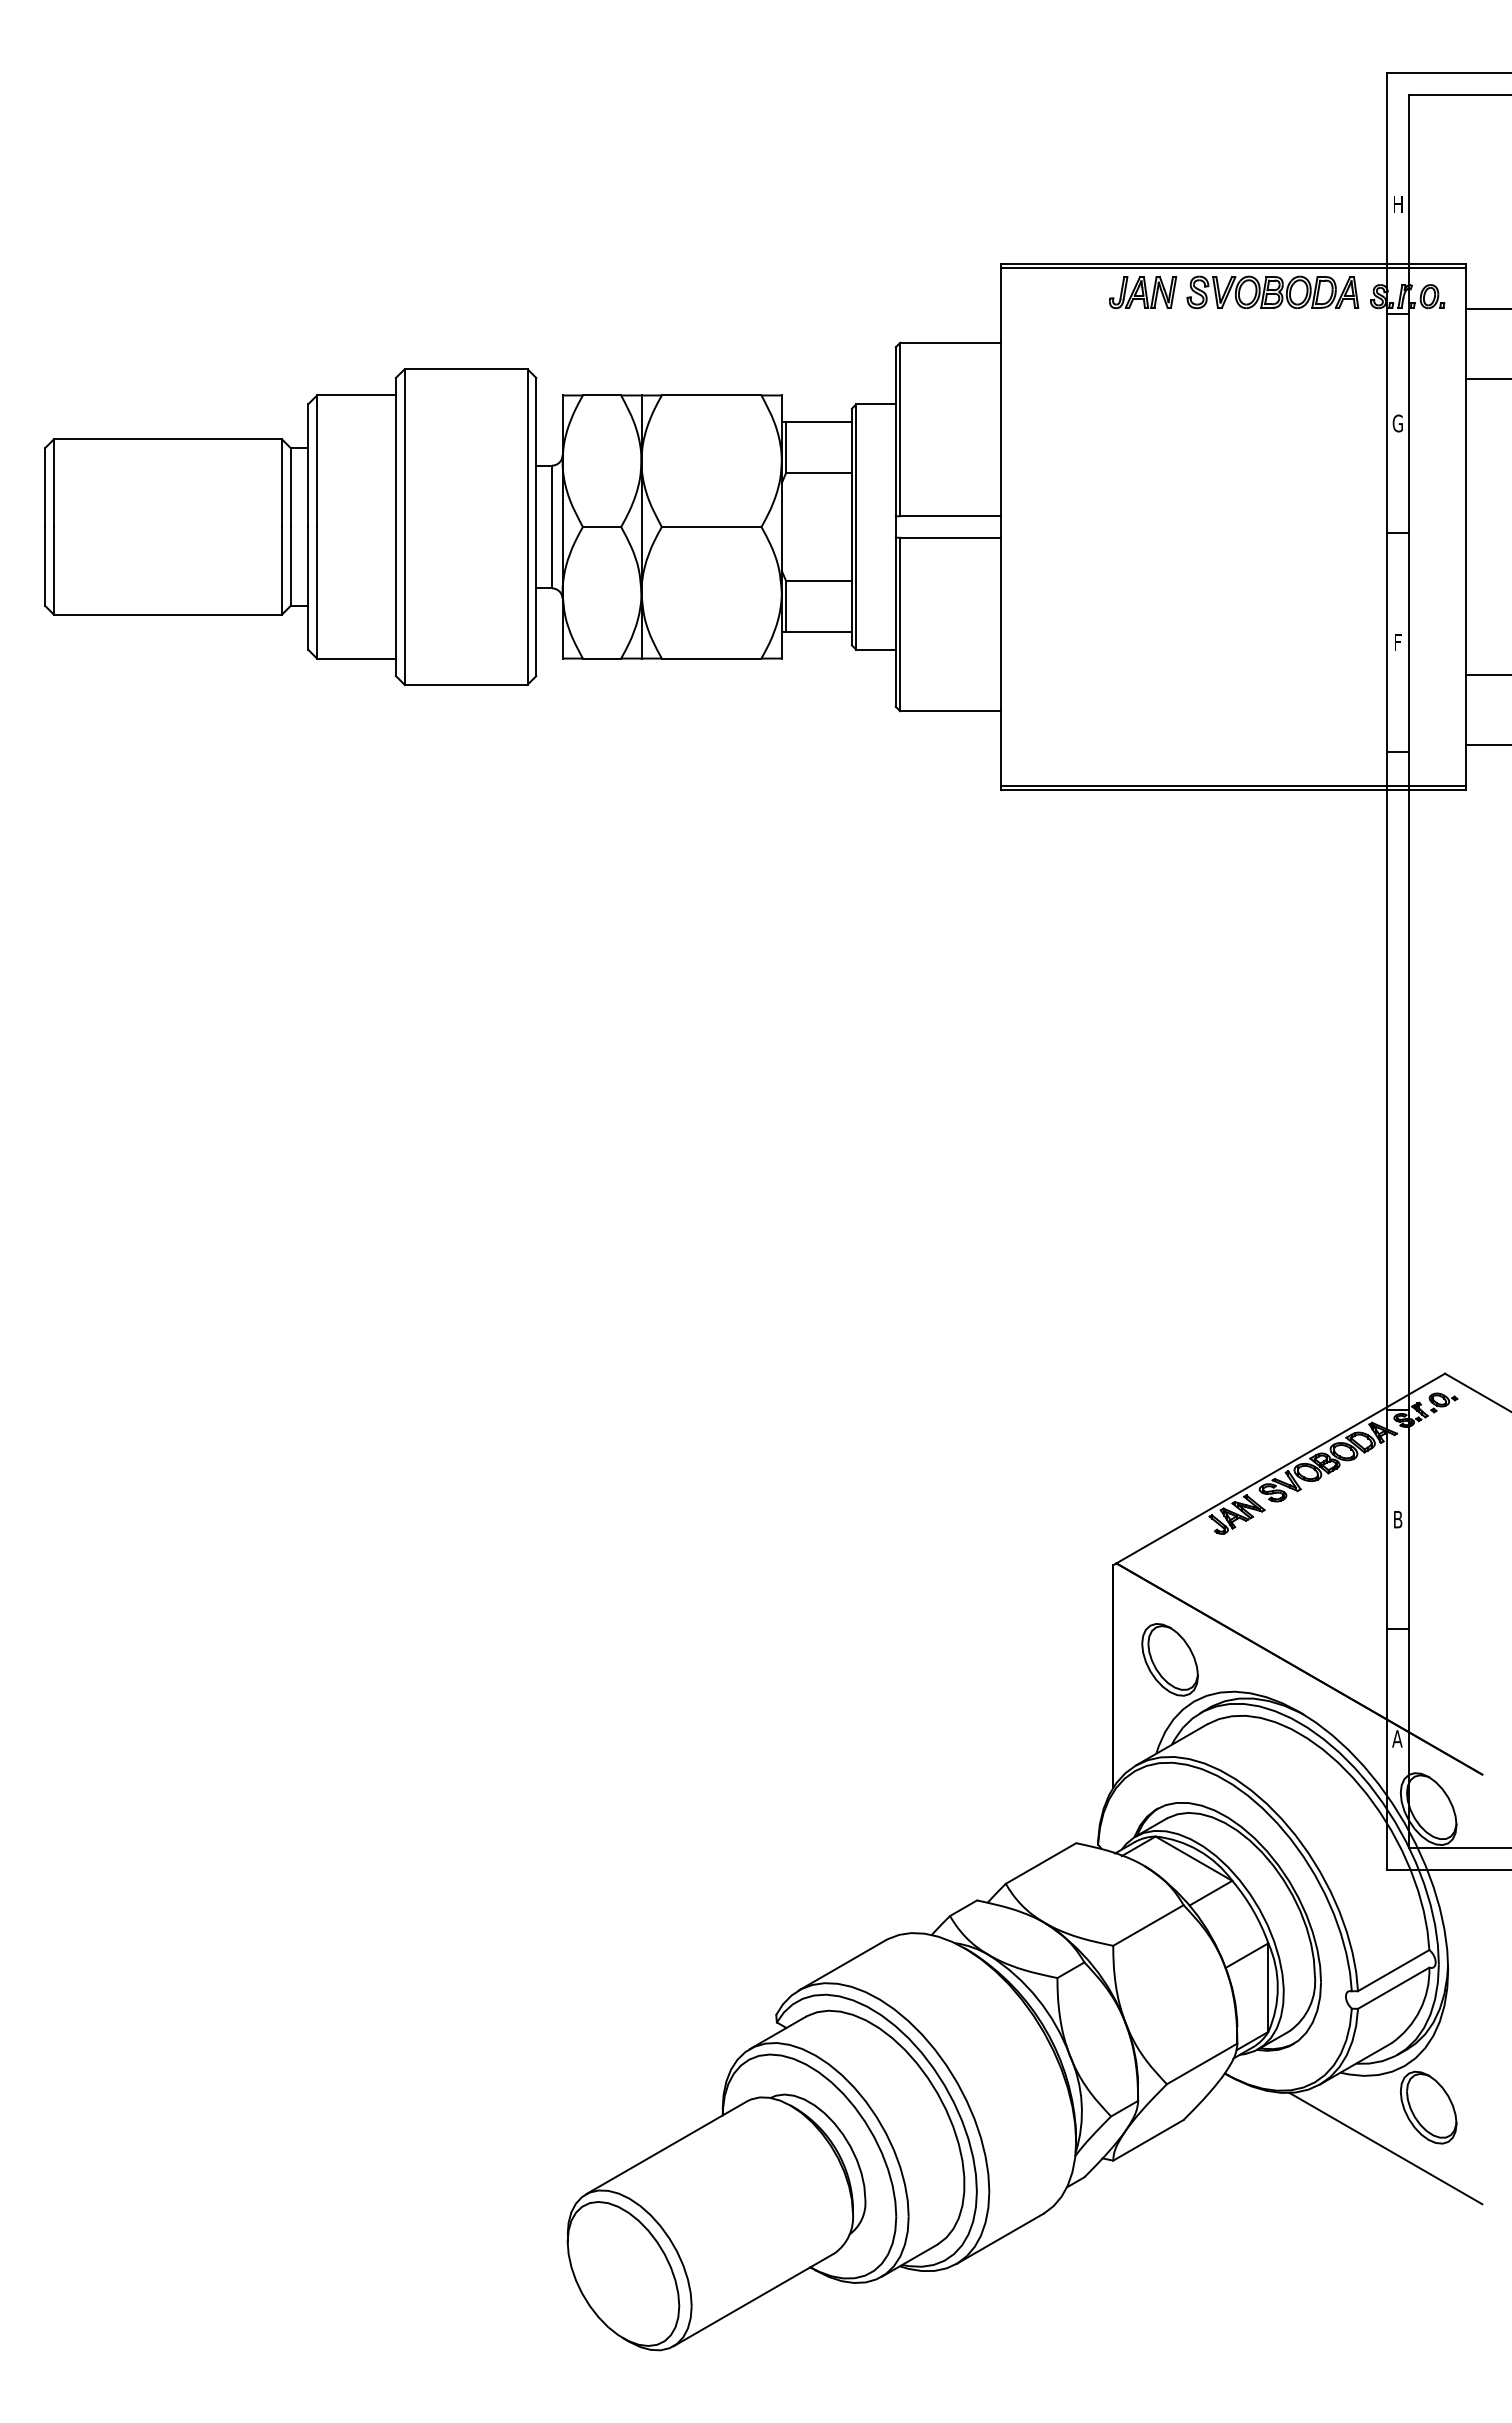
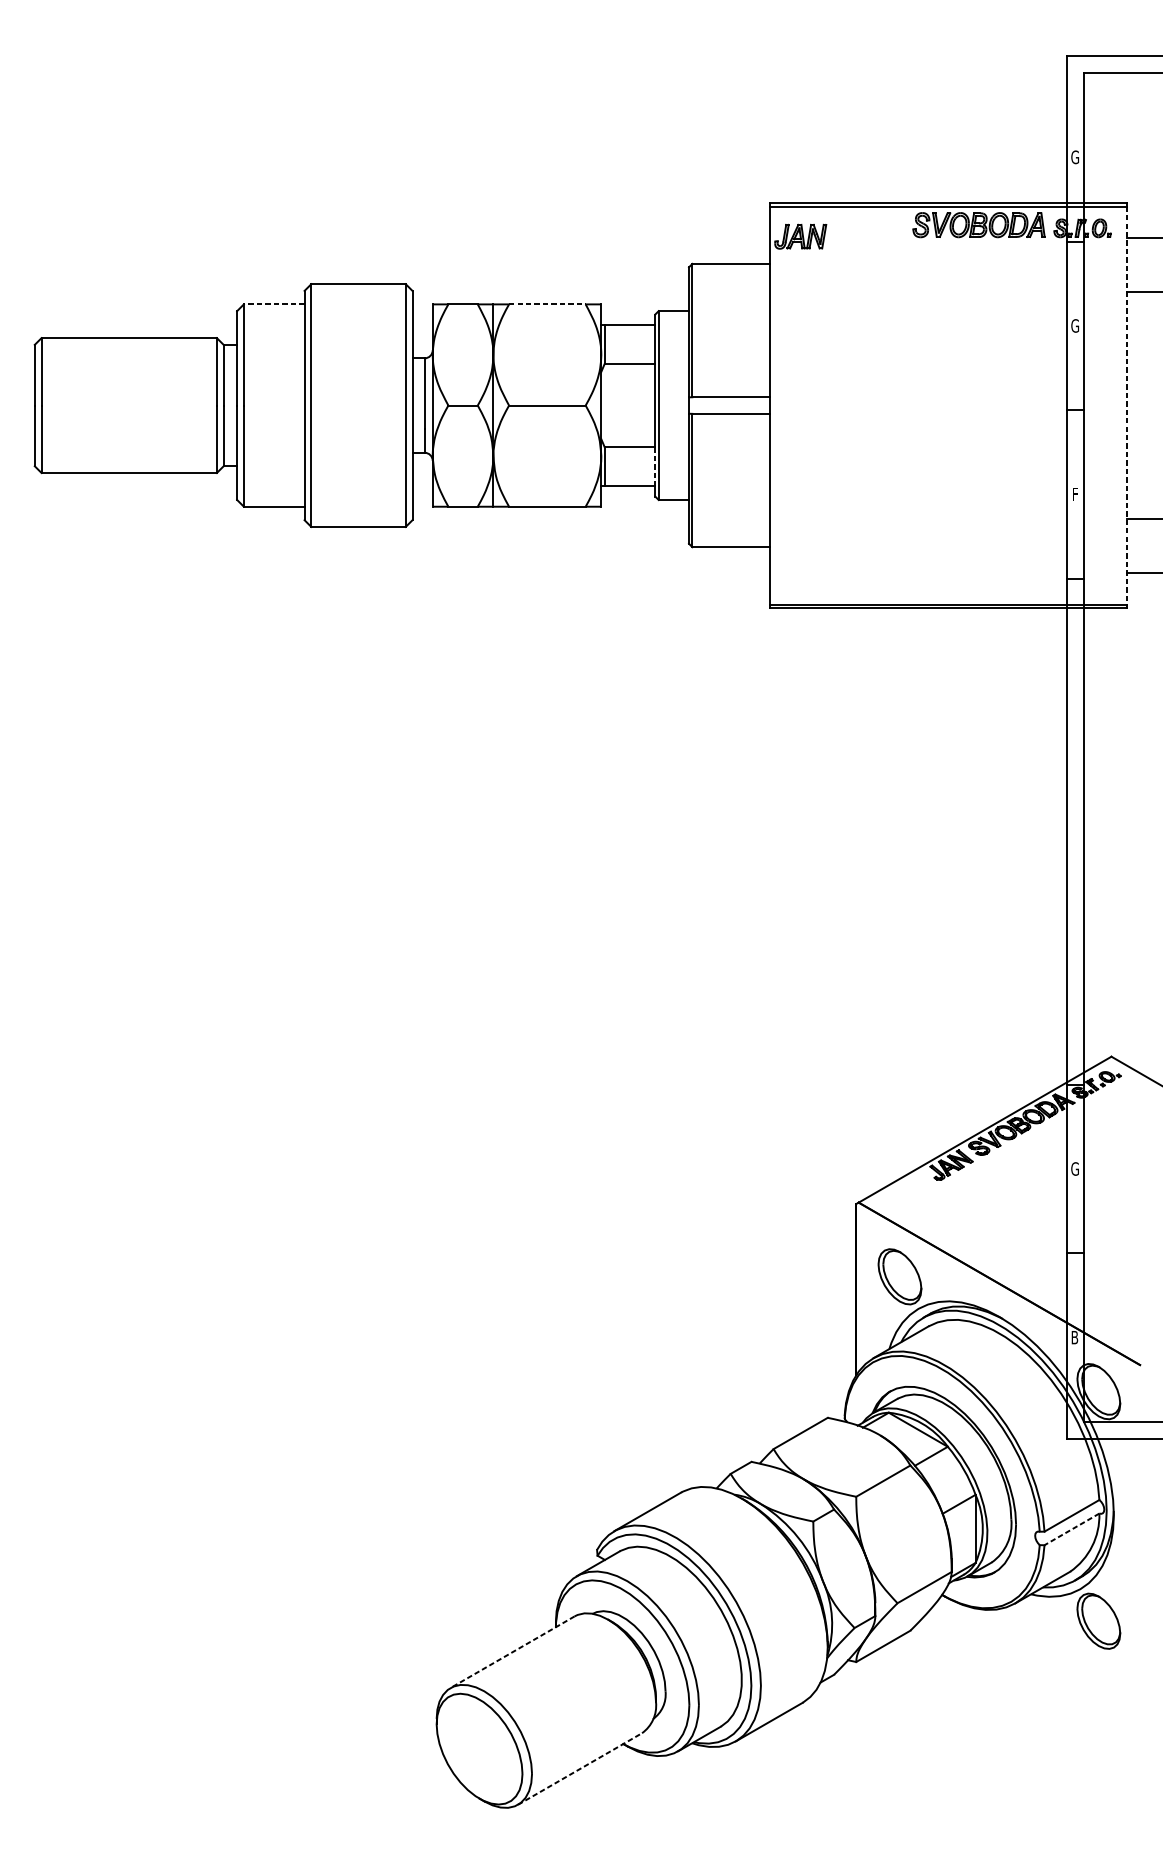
text: (1397, 204) -> (1074, 157), H -> G
part: (1143, 292) -> (801, 236), moved
line: (356, 395) -> (274, 304), solid -> dashed
line: (711, 395) -> (547, 304), solid -> dashed
line: (1465, 527) -> (1127, 405), solid -> dashed
line: (851, 606) -> (654, 466), solid -> dashed
text: (1397, 1519) -> (1074, 1168), B -> G
text: (1397, 1738) -> (1074, 1337), A -> B
line: (1393, 1988) -> (1071, 1529), solid -> dashed
line: (666, 2148) -> (512, 1652), solid -> dashed
line: (1385, 2148) -> (1065, 1652), removed
line: (754, 2299) -> (580, 1768), solid -> dashed

